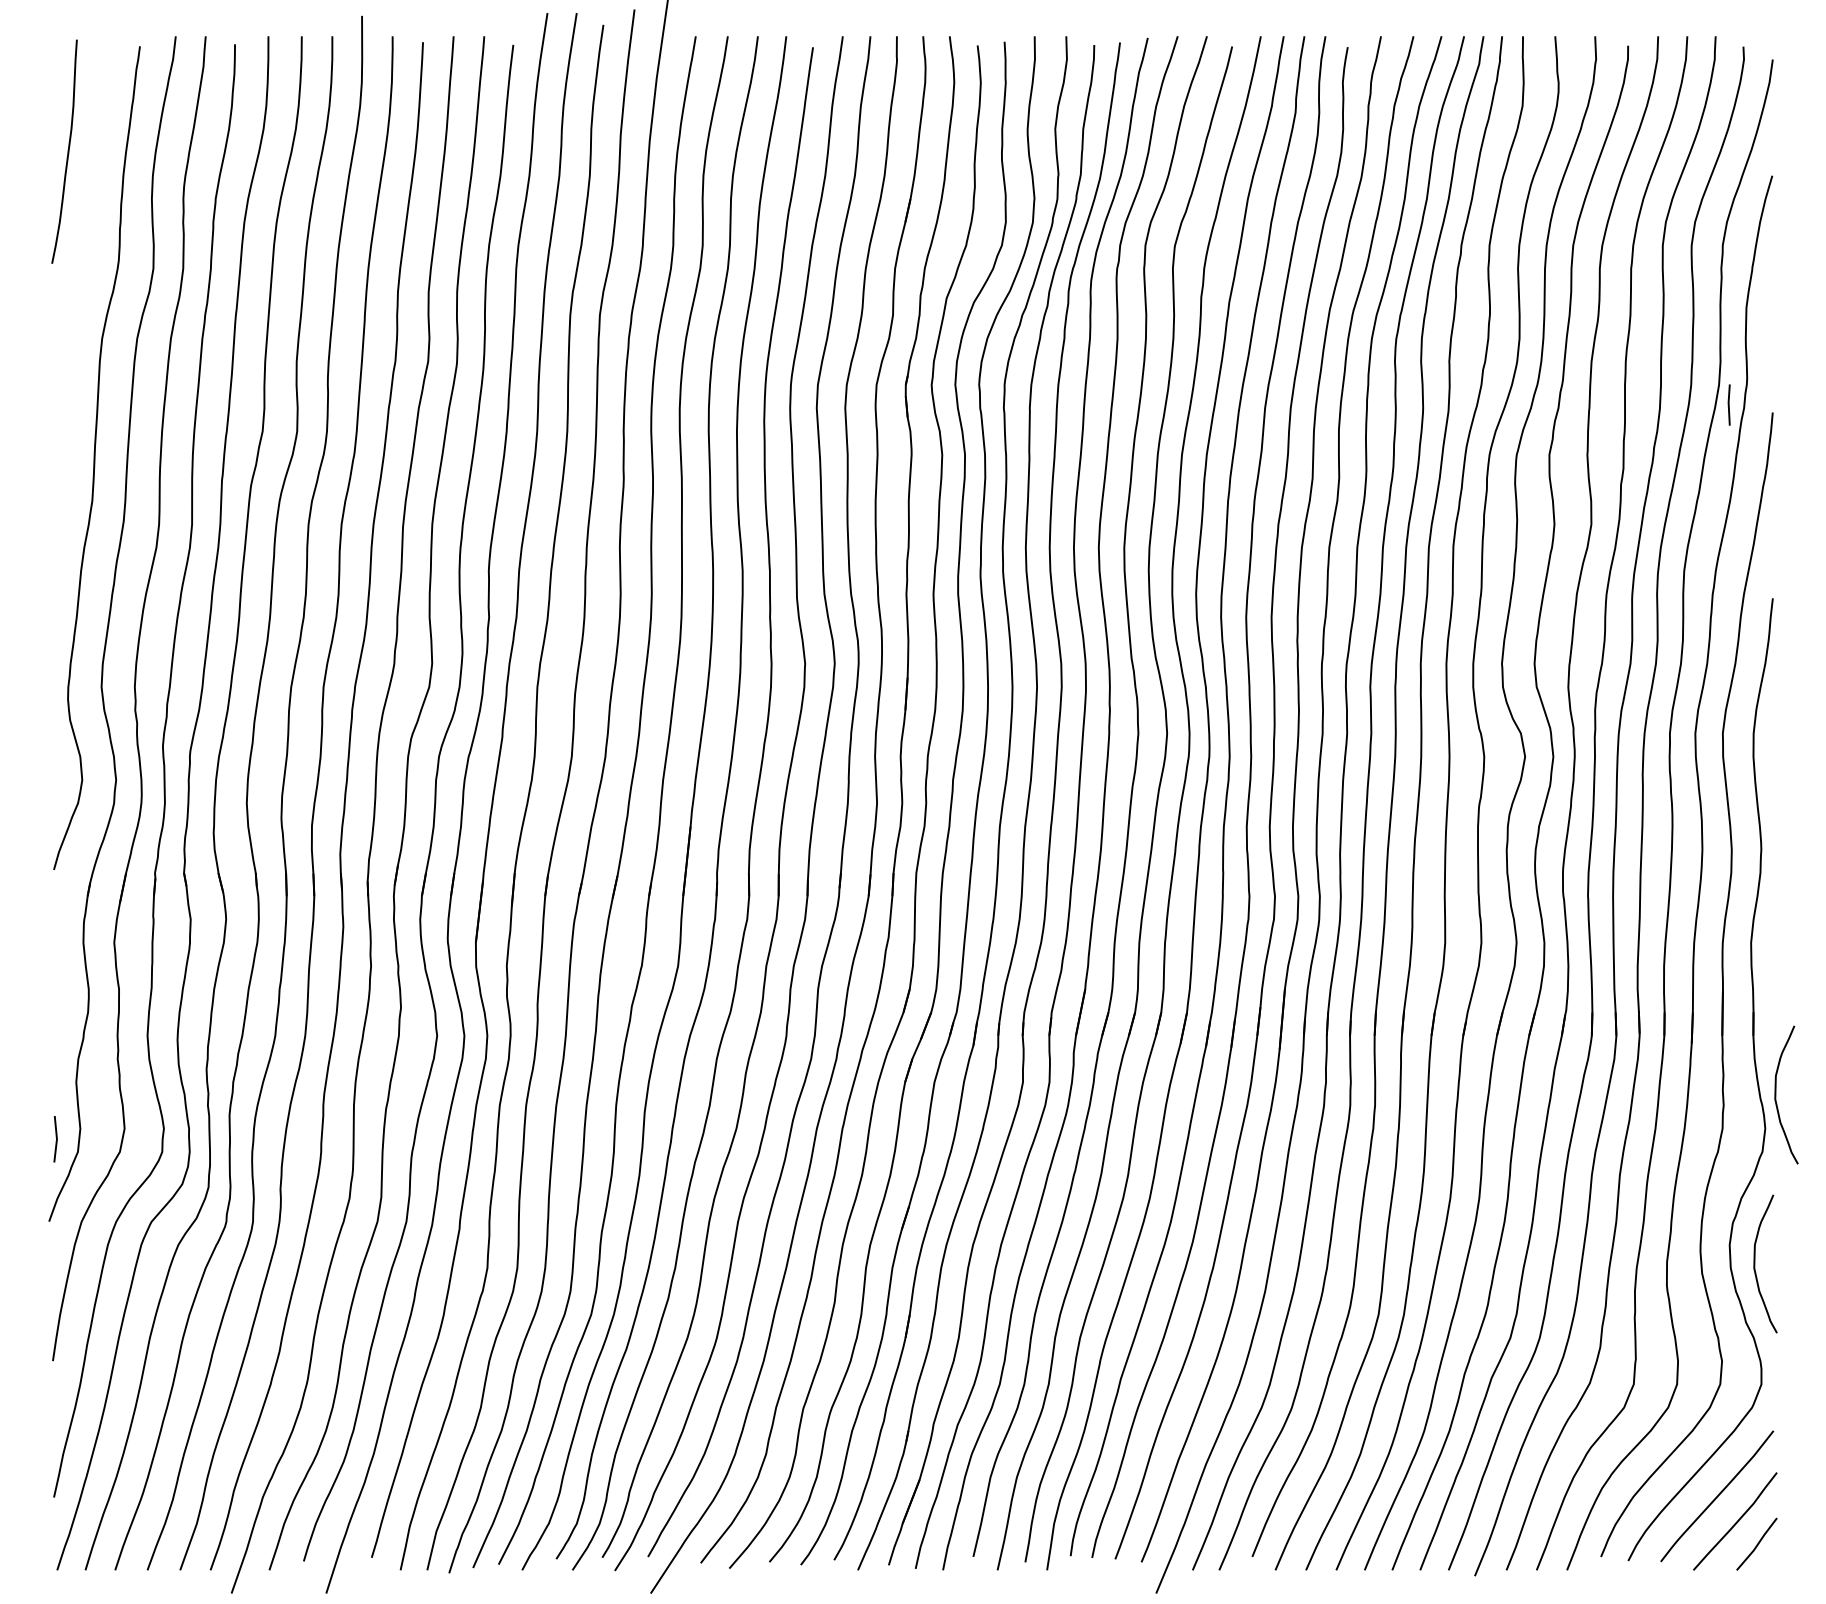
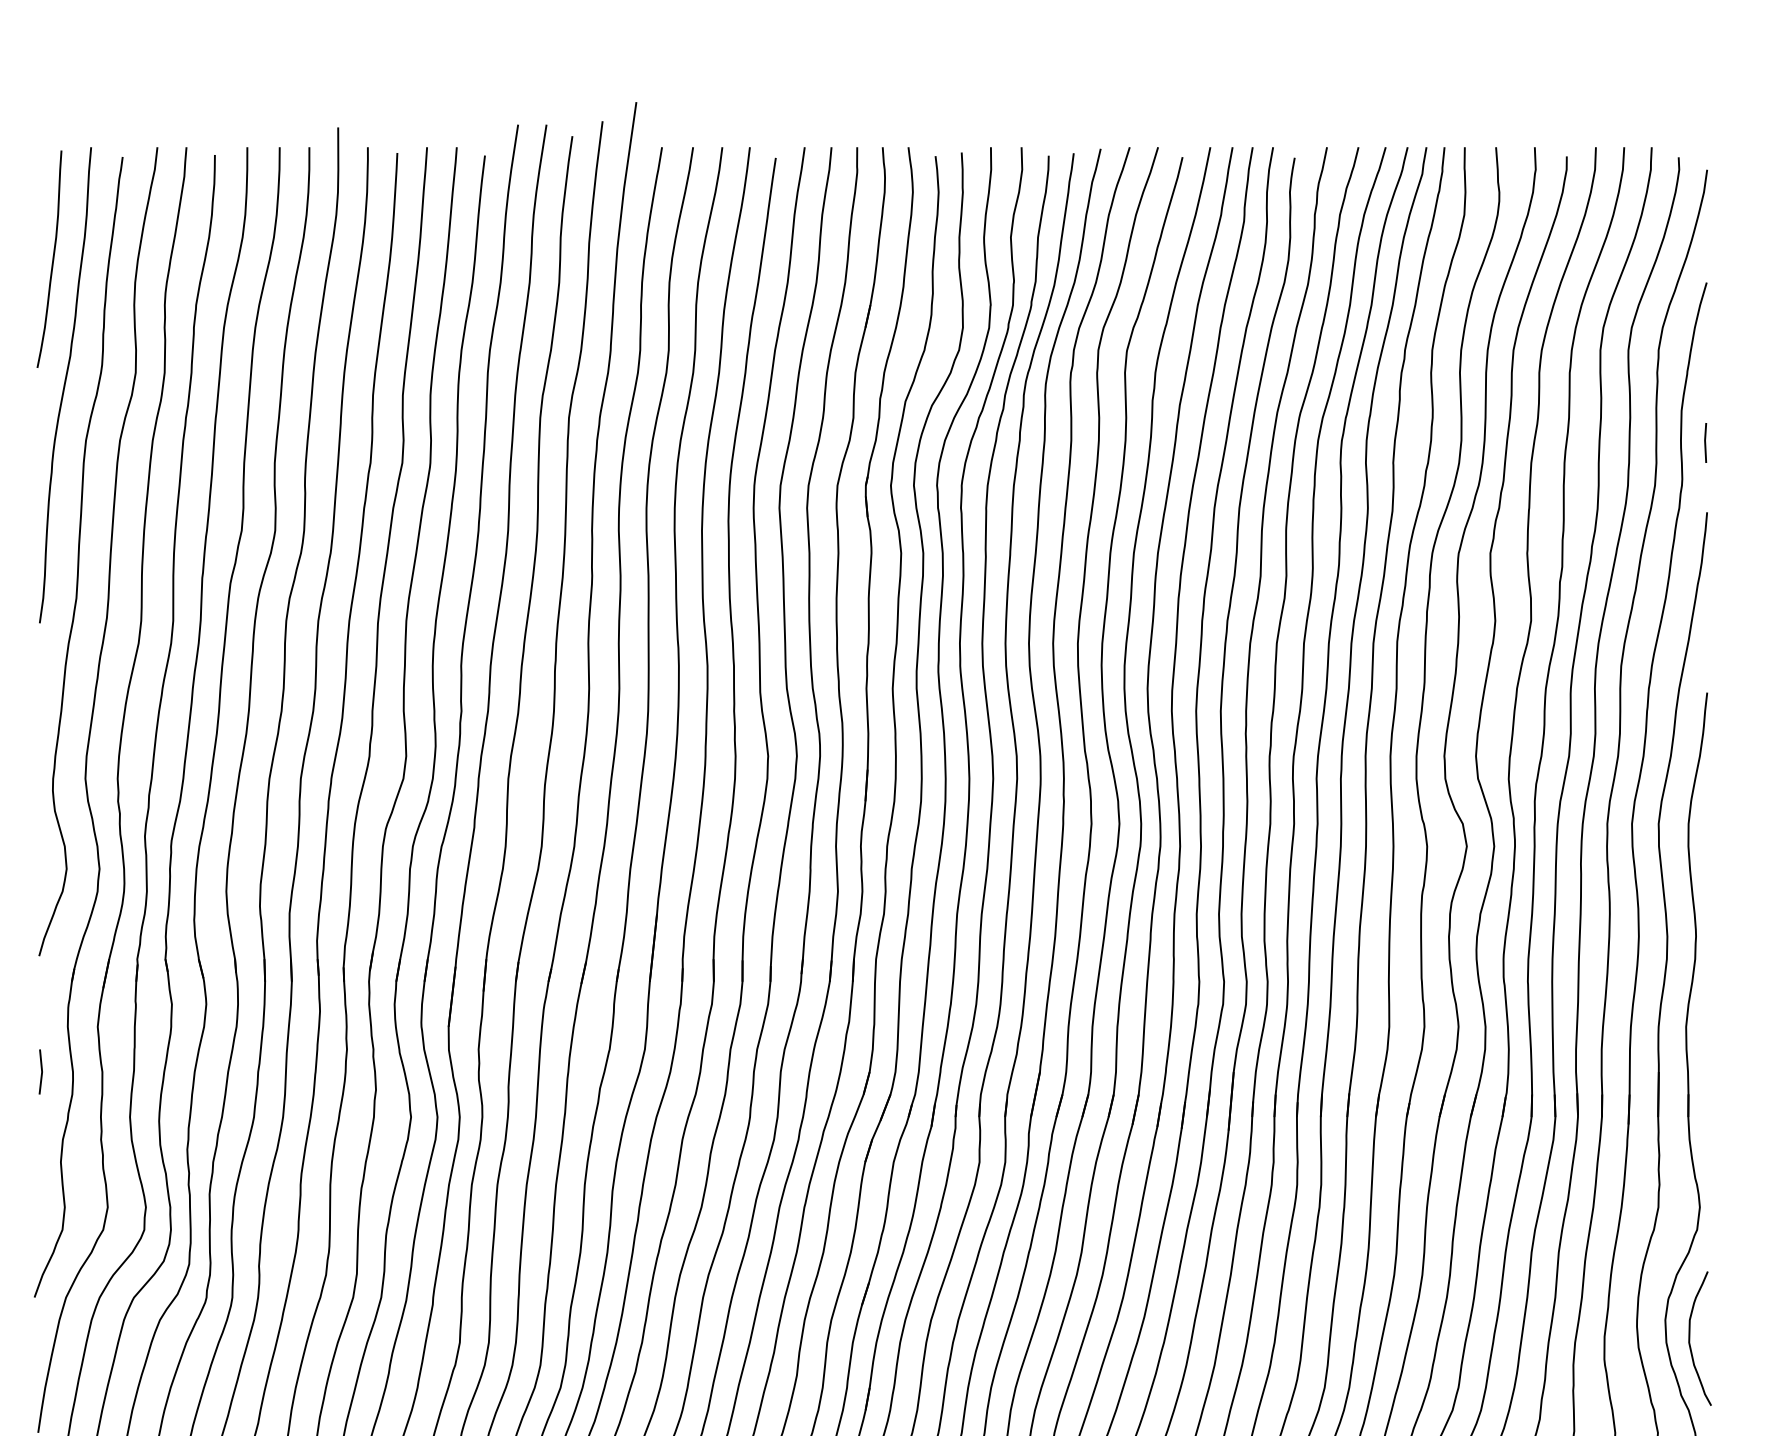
curve: (80, 281) -> (64, 385), added
line: (1728, 404) -> (1704, 442), moved
curve: (1776, 1094) -> (1710, 1174), removed
line: (56, 1139) -> (41, 1072), moved

